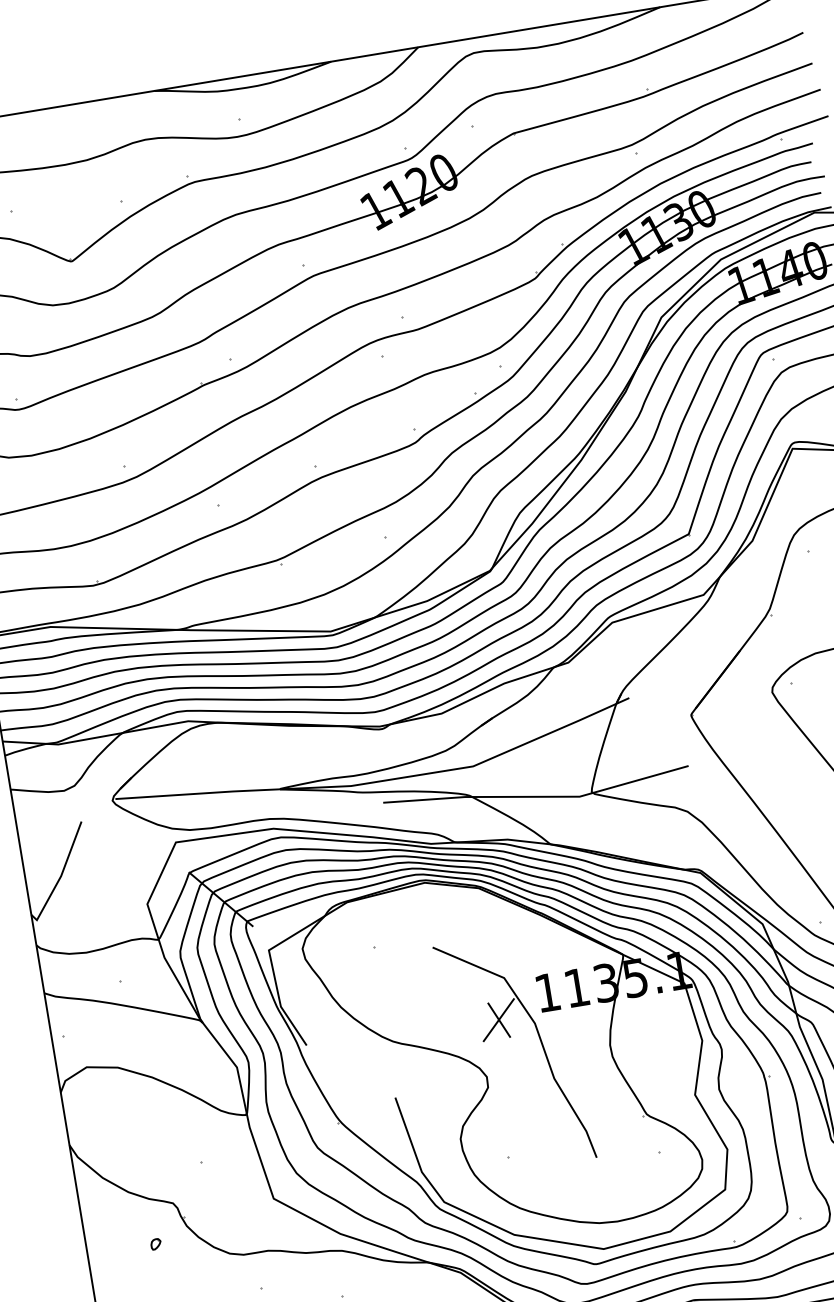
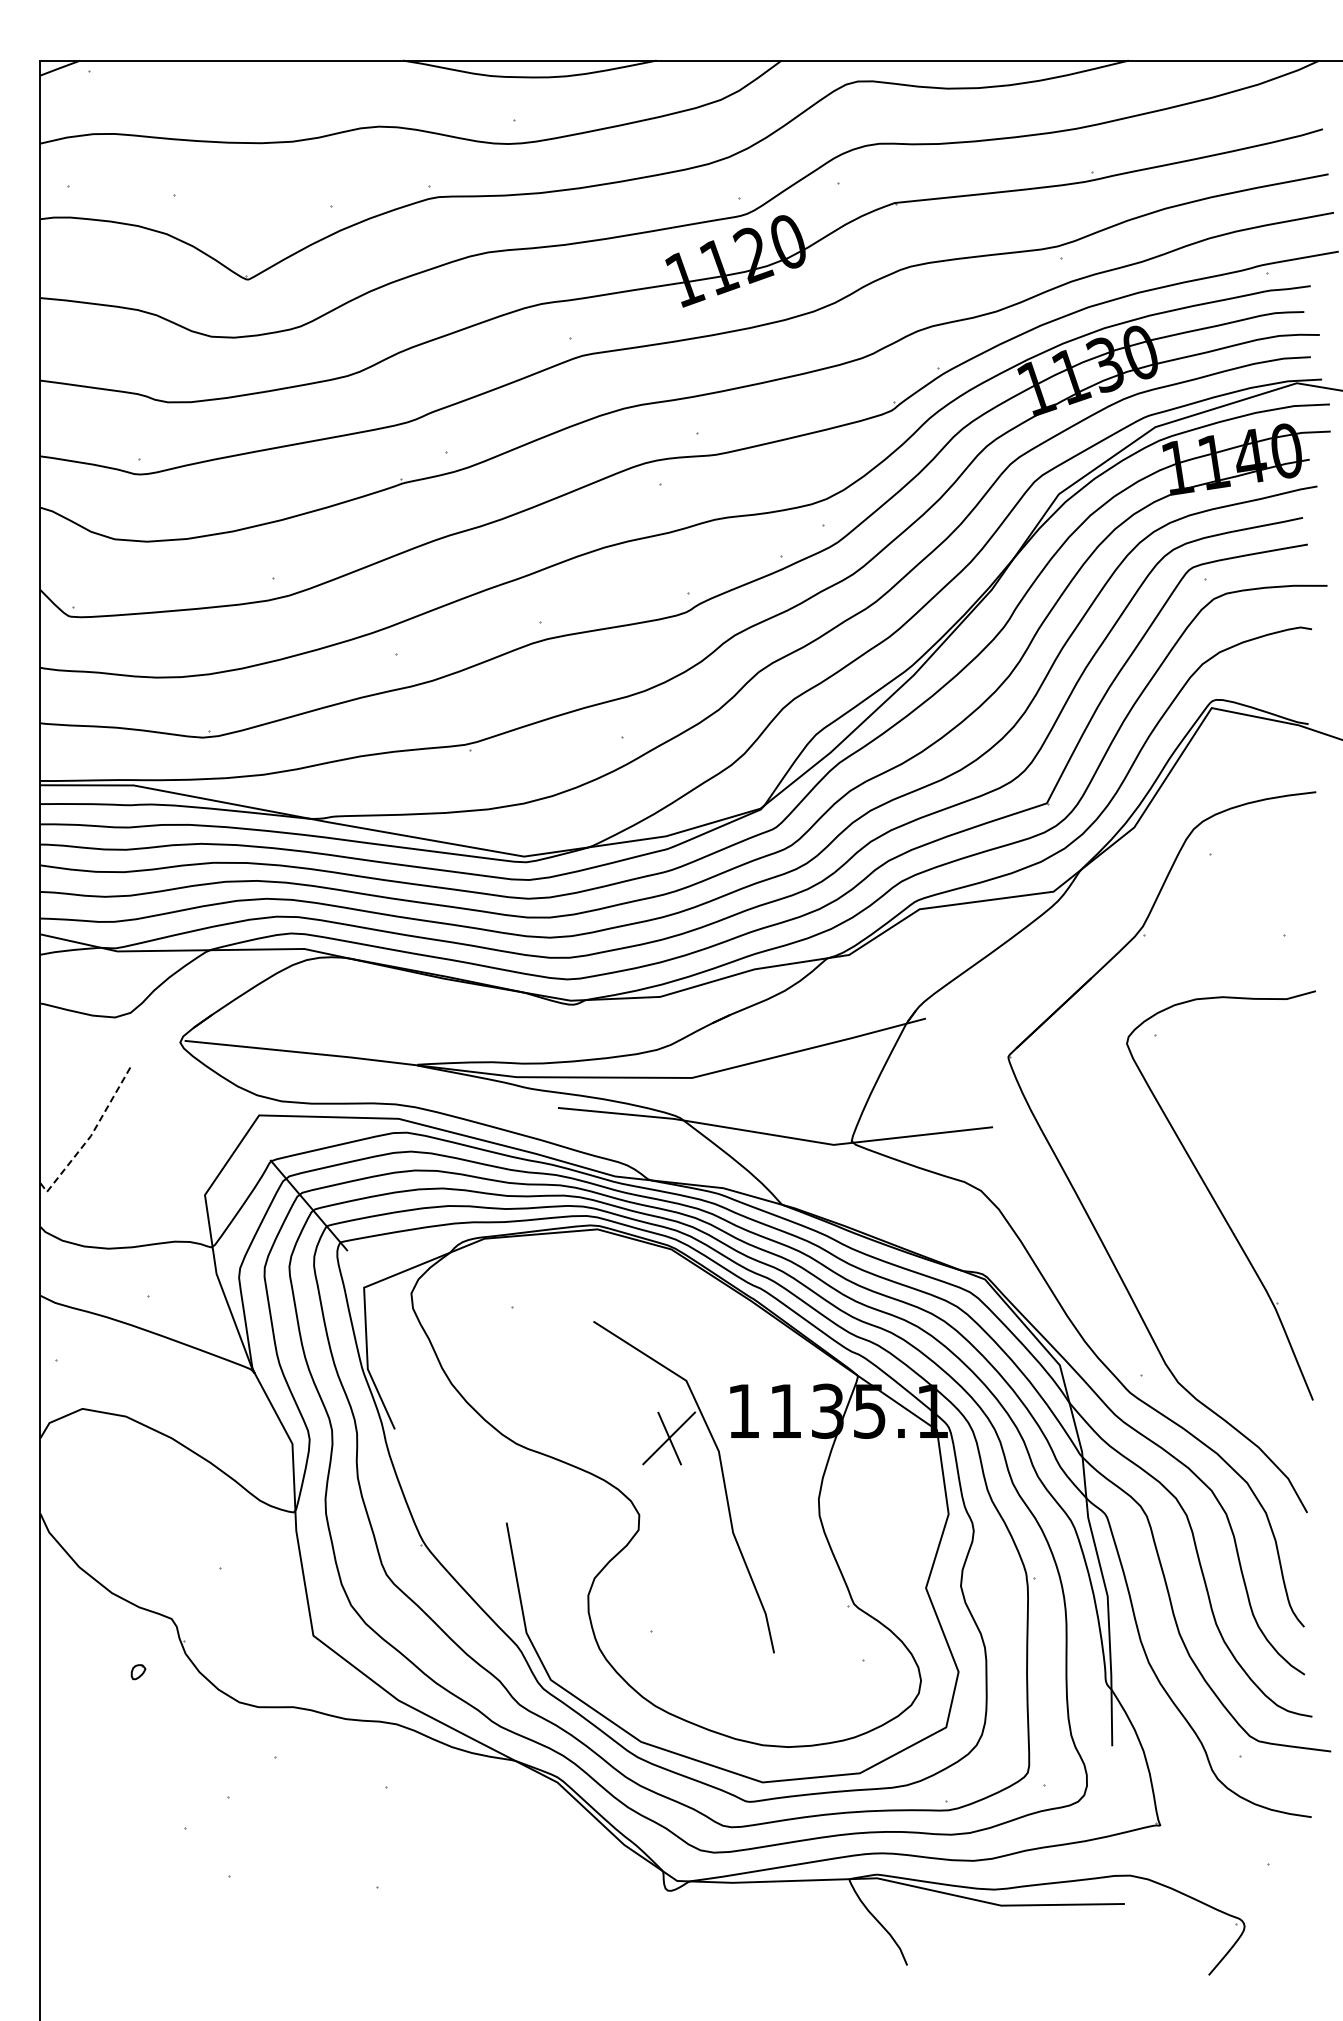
line: (61, 876) -> (91, 1136), solid -> dashed

